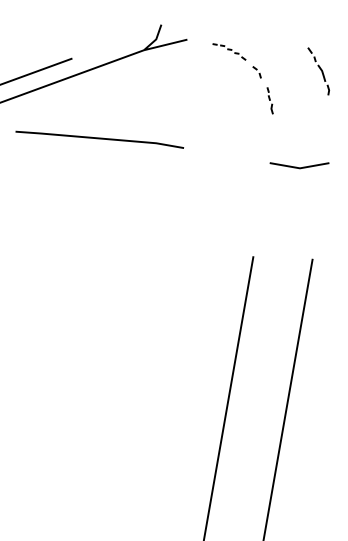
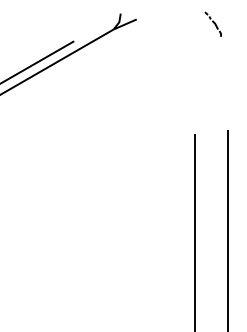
part: (253, 69) -> (176, 29), removed
line: (99, 138) -> (97, 83), removed
line: (298, 166) -> (211, 79), removed

